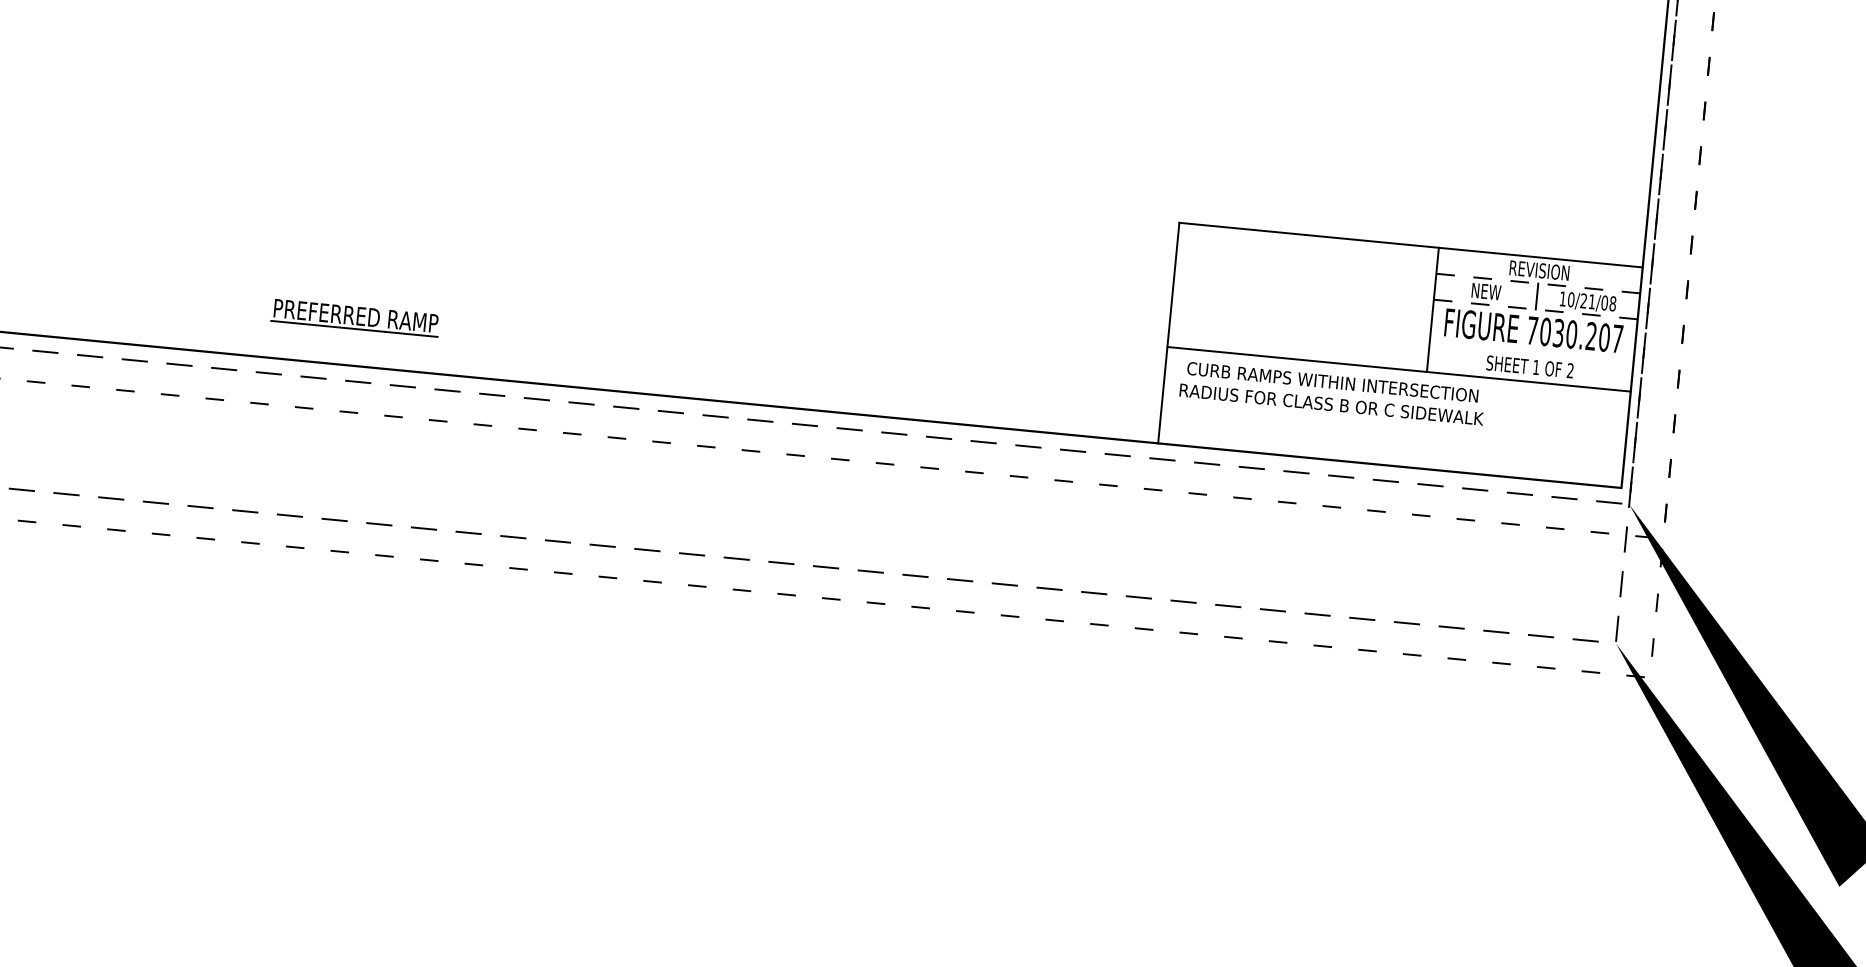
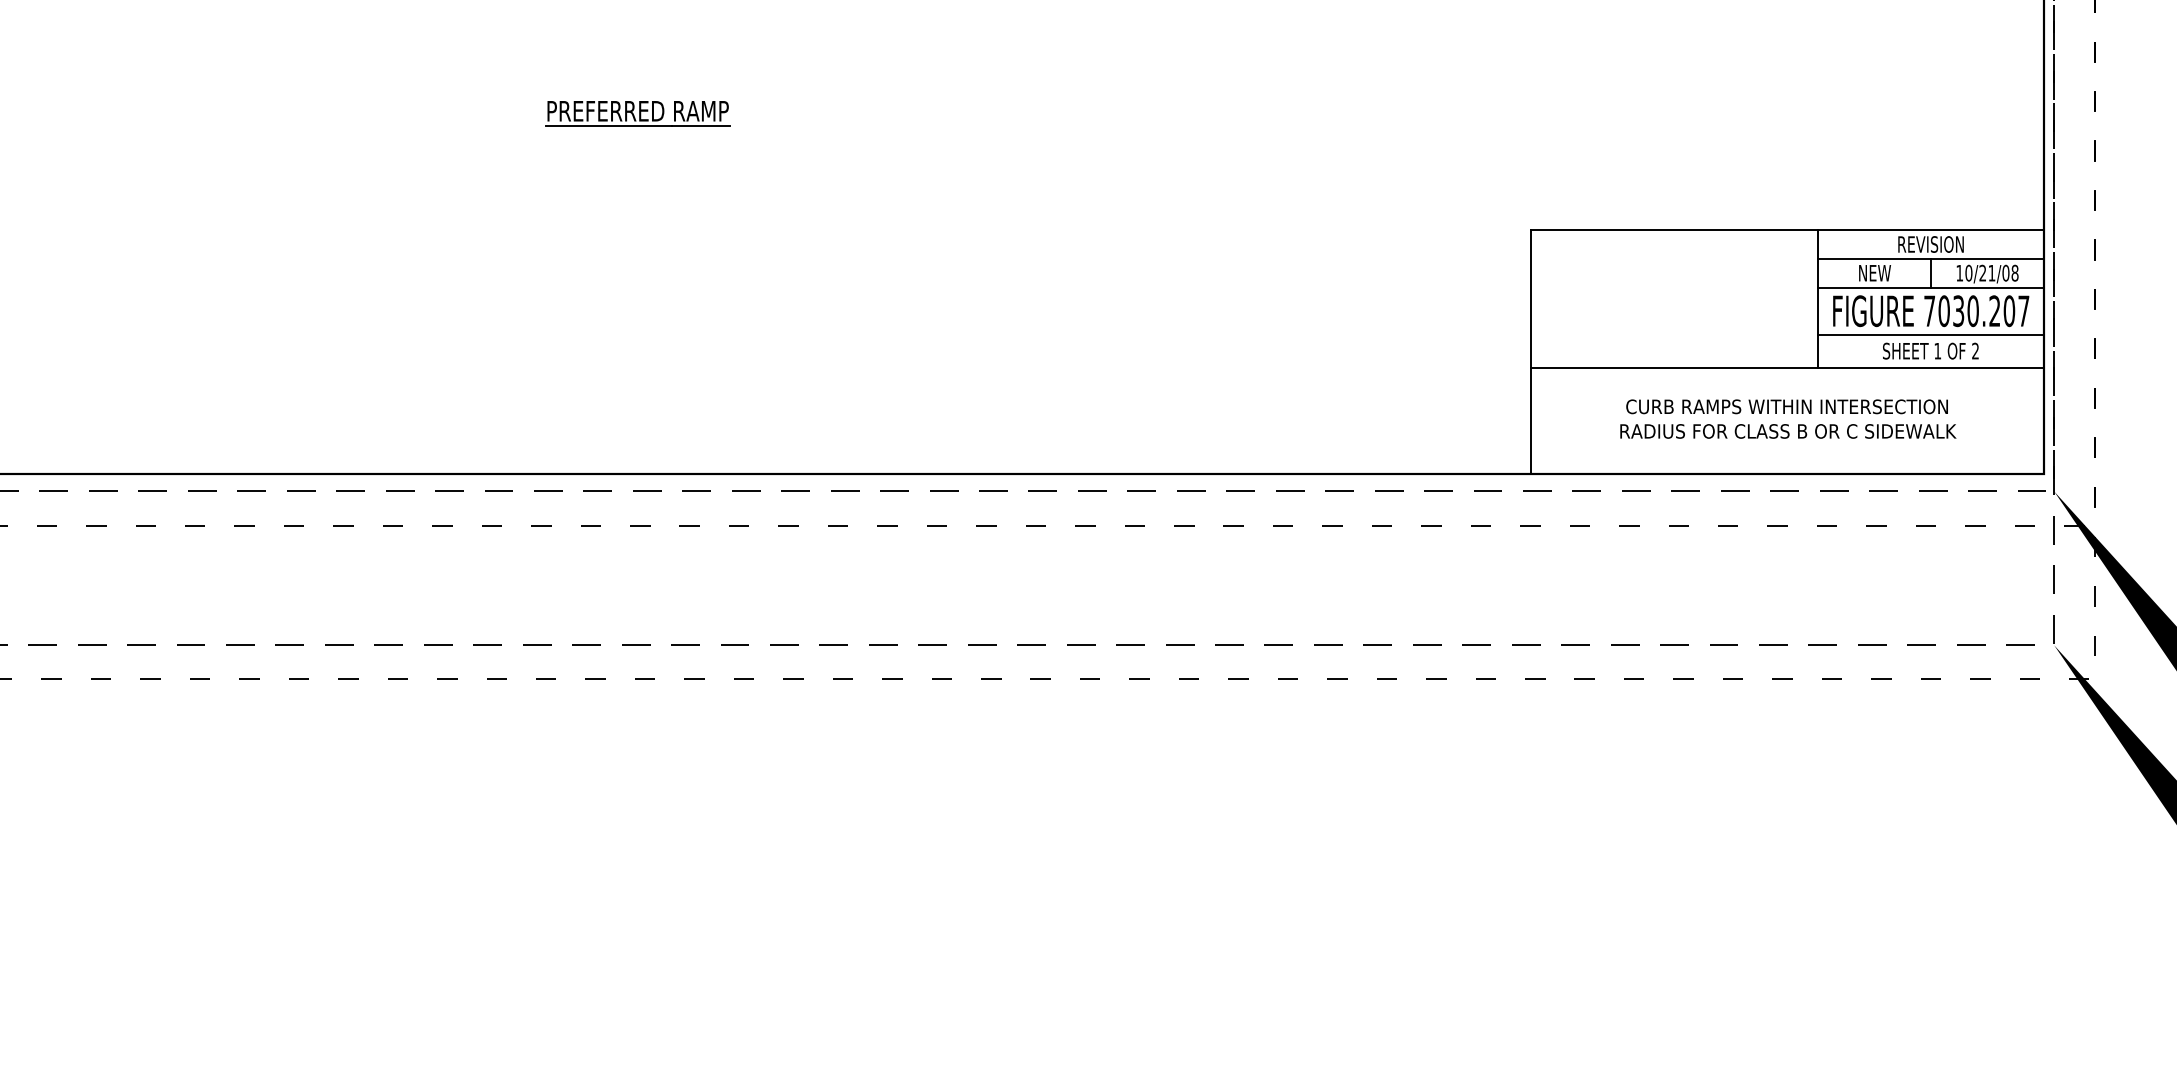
line: (1538, 283) -> (1931, 258), dashed -> solid
line: (1536, 309) -> (1931, 287), dashed -> solid
part: (355, 317) -> (637, 113), moved
line: (1531, 351) -> (1930, 334), added
text: (1333, 392) -> (1788, 418), moved

